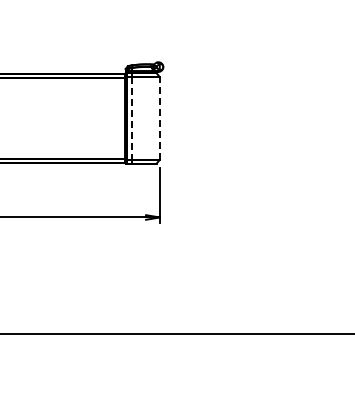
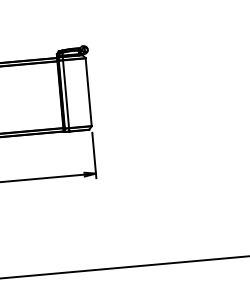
line: (159, 117) -> (88, 91), dashed -> solid
line: (132, 118) -> (66, 94), dashed -> solid

